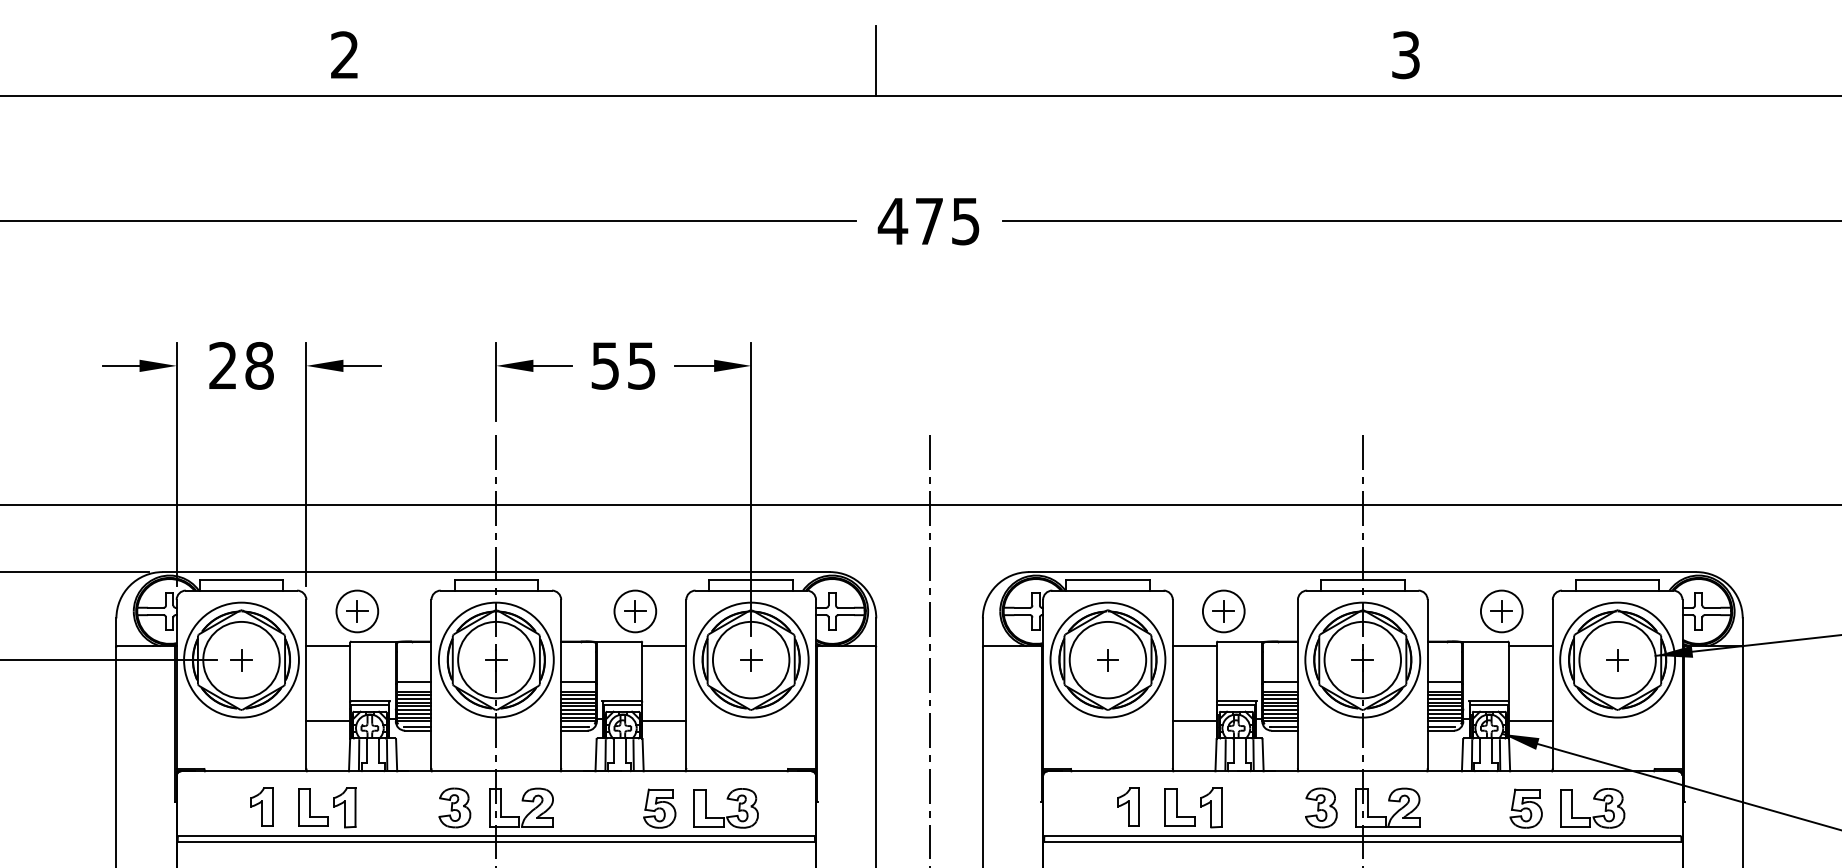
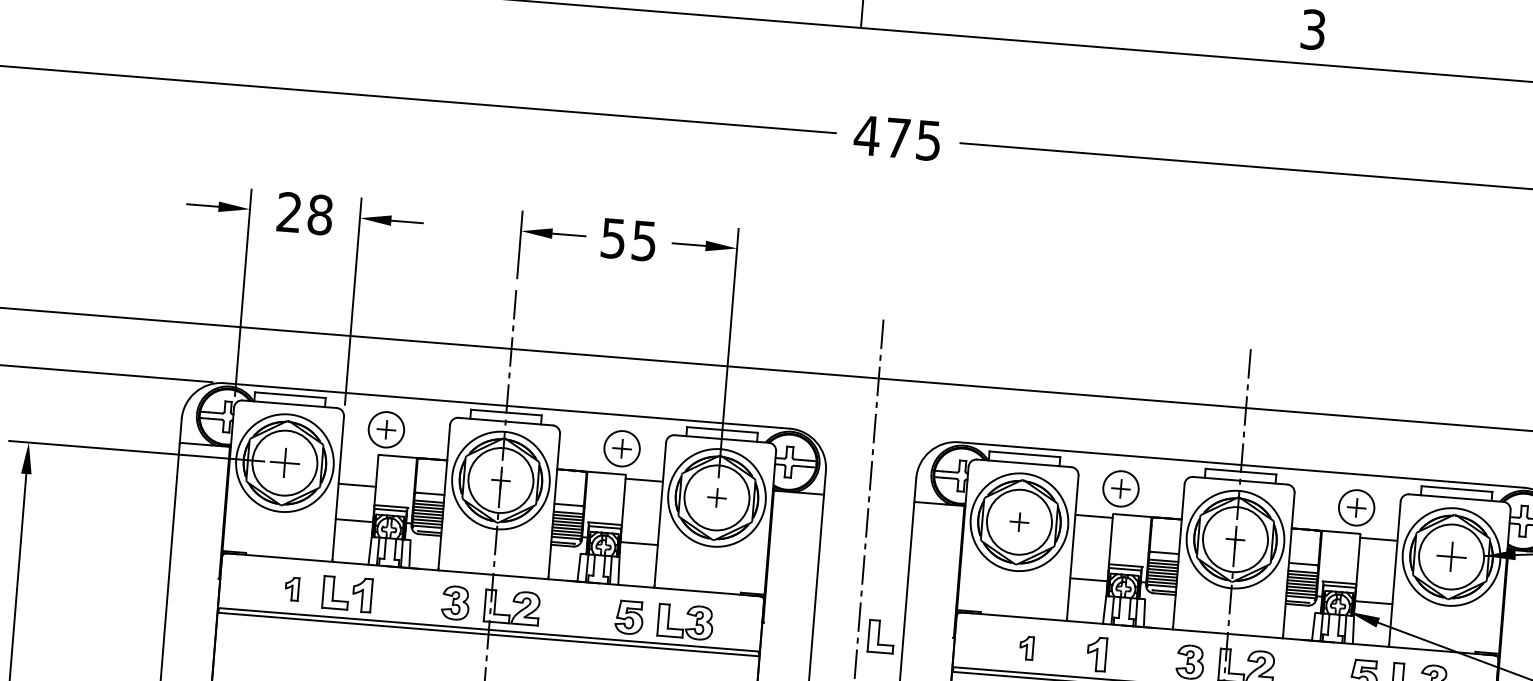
line: (328, 646) -> (357, 485), moved
part: (241, 660) -> (284, 463), size x1.6
part: (1617, 660) -> (1451, 557), size x1.6
part: (261, 806) -> (291, 588), size x0.7
part: (1128, 806) -> (1026, 647), size x0.7
part: (1179, 807) -> (881, 636), moved

